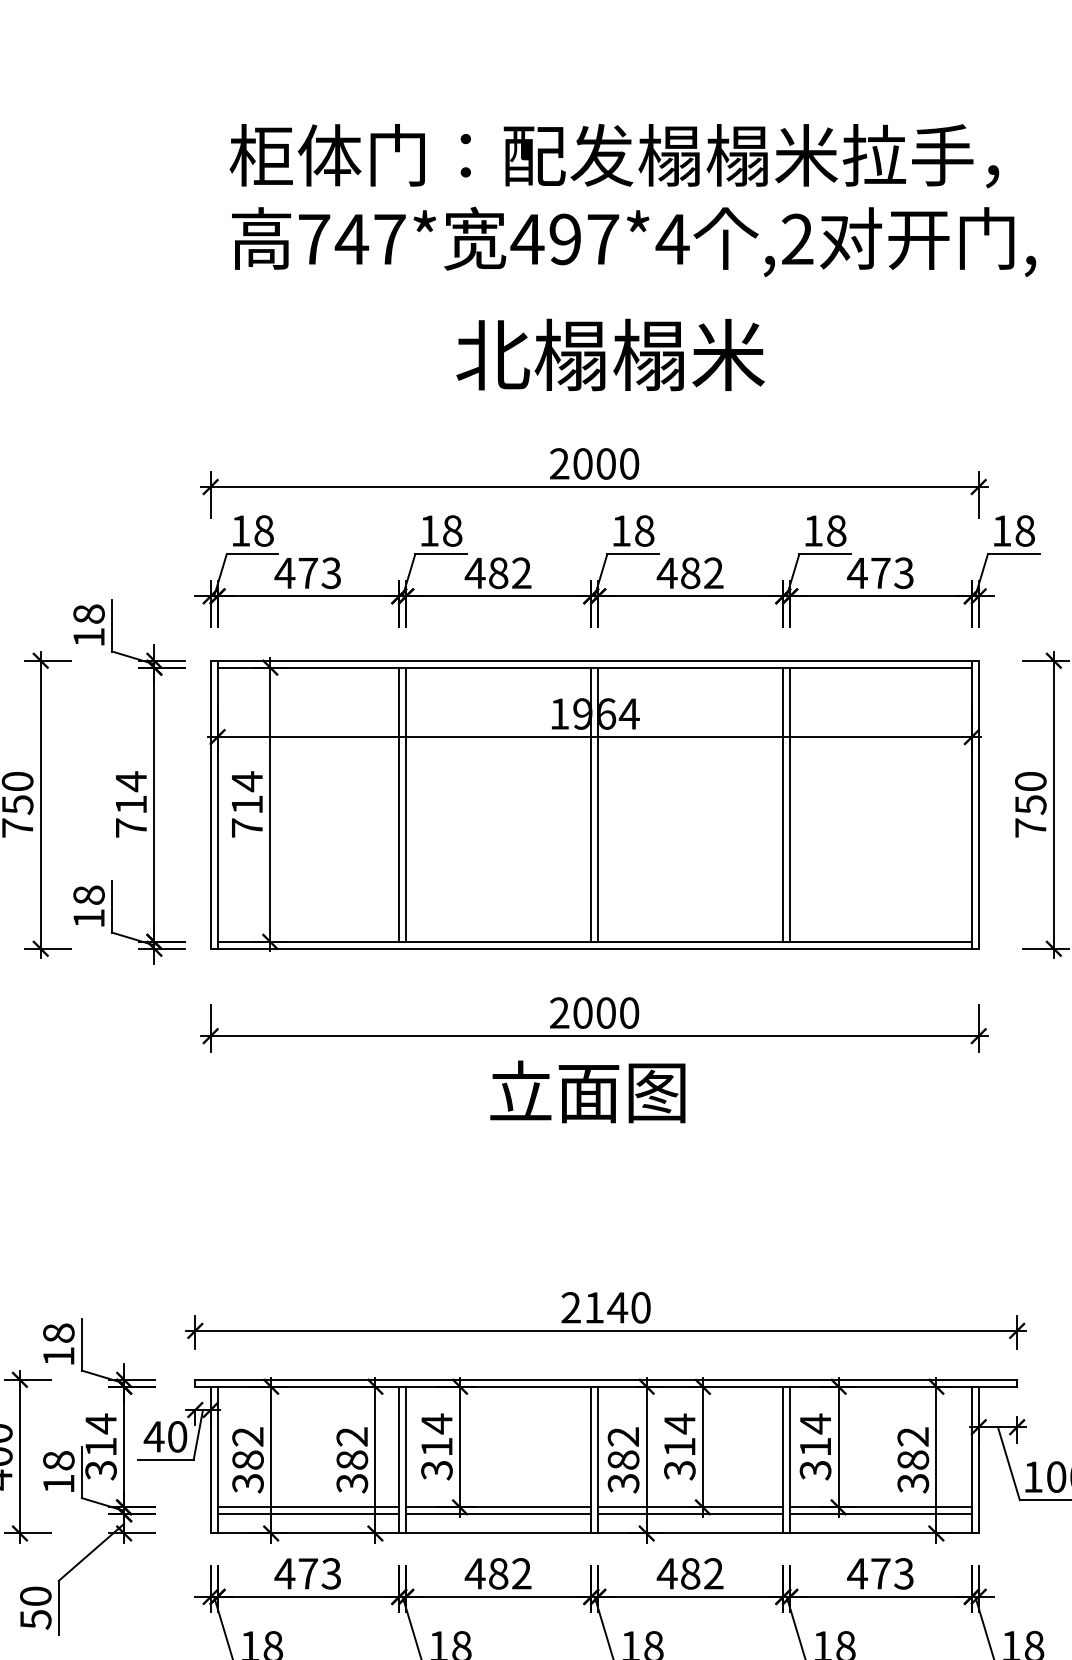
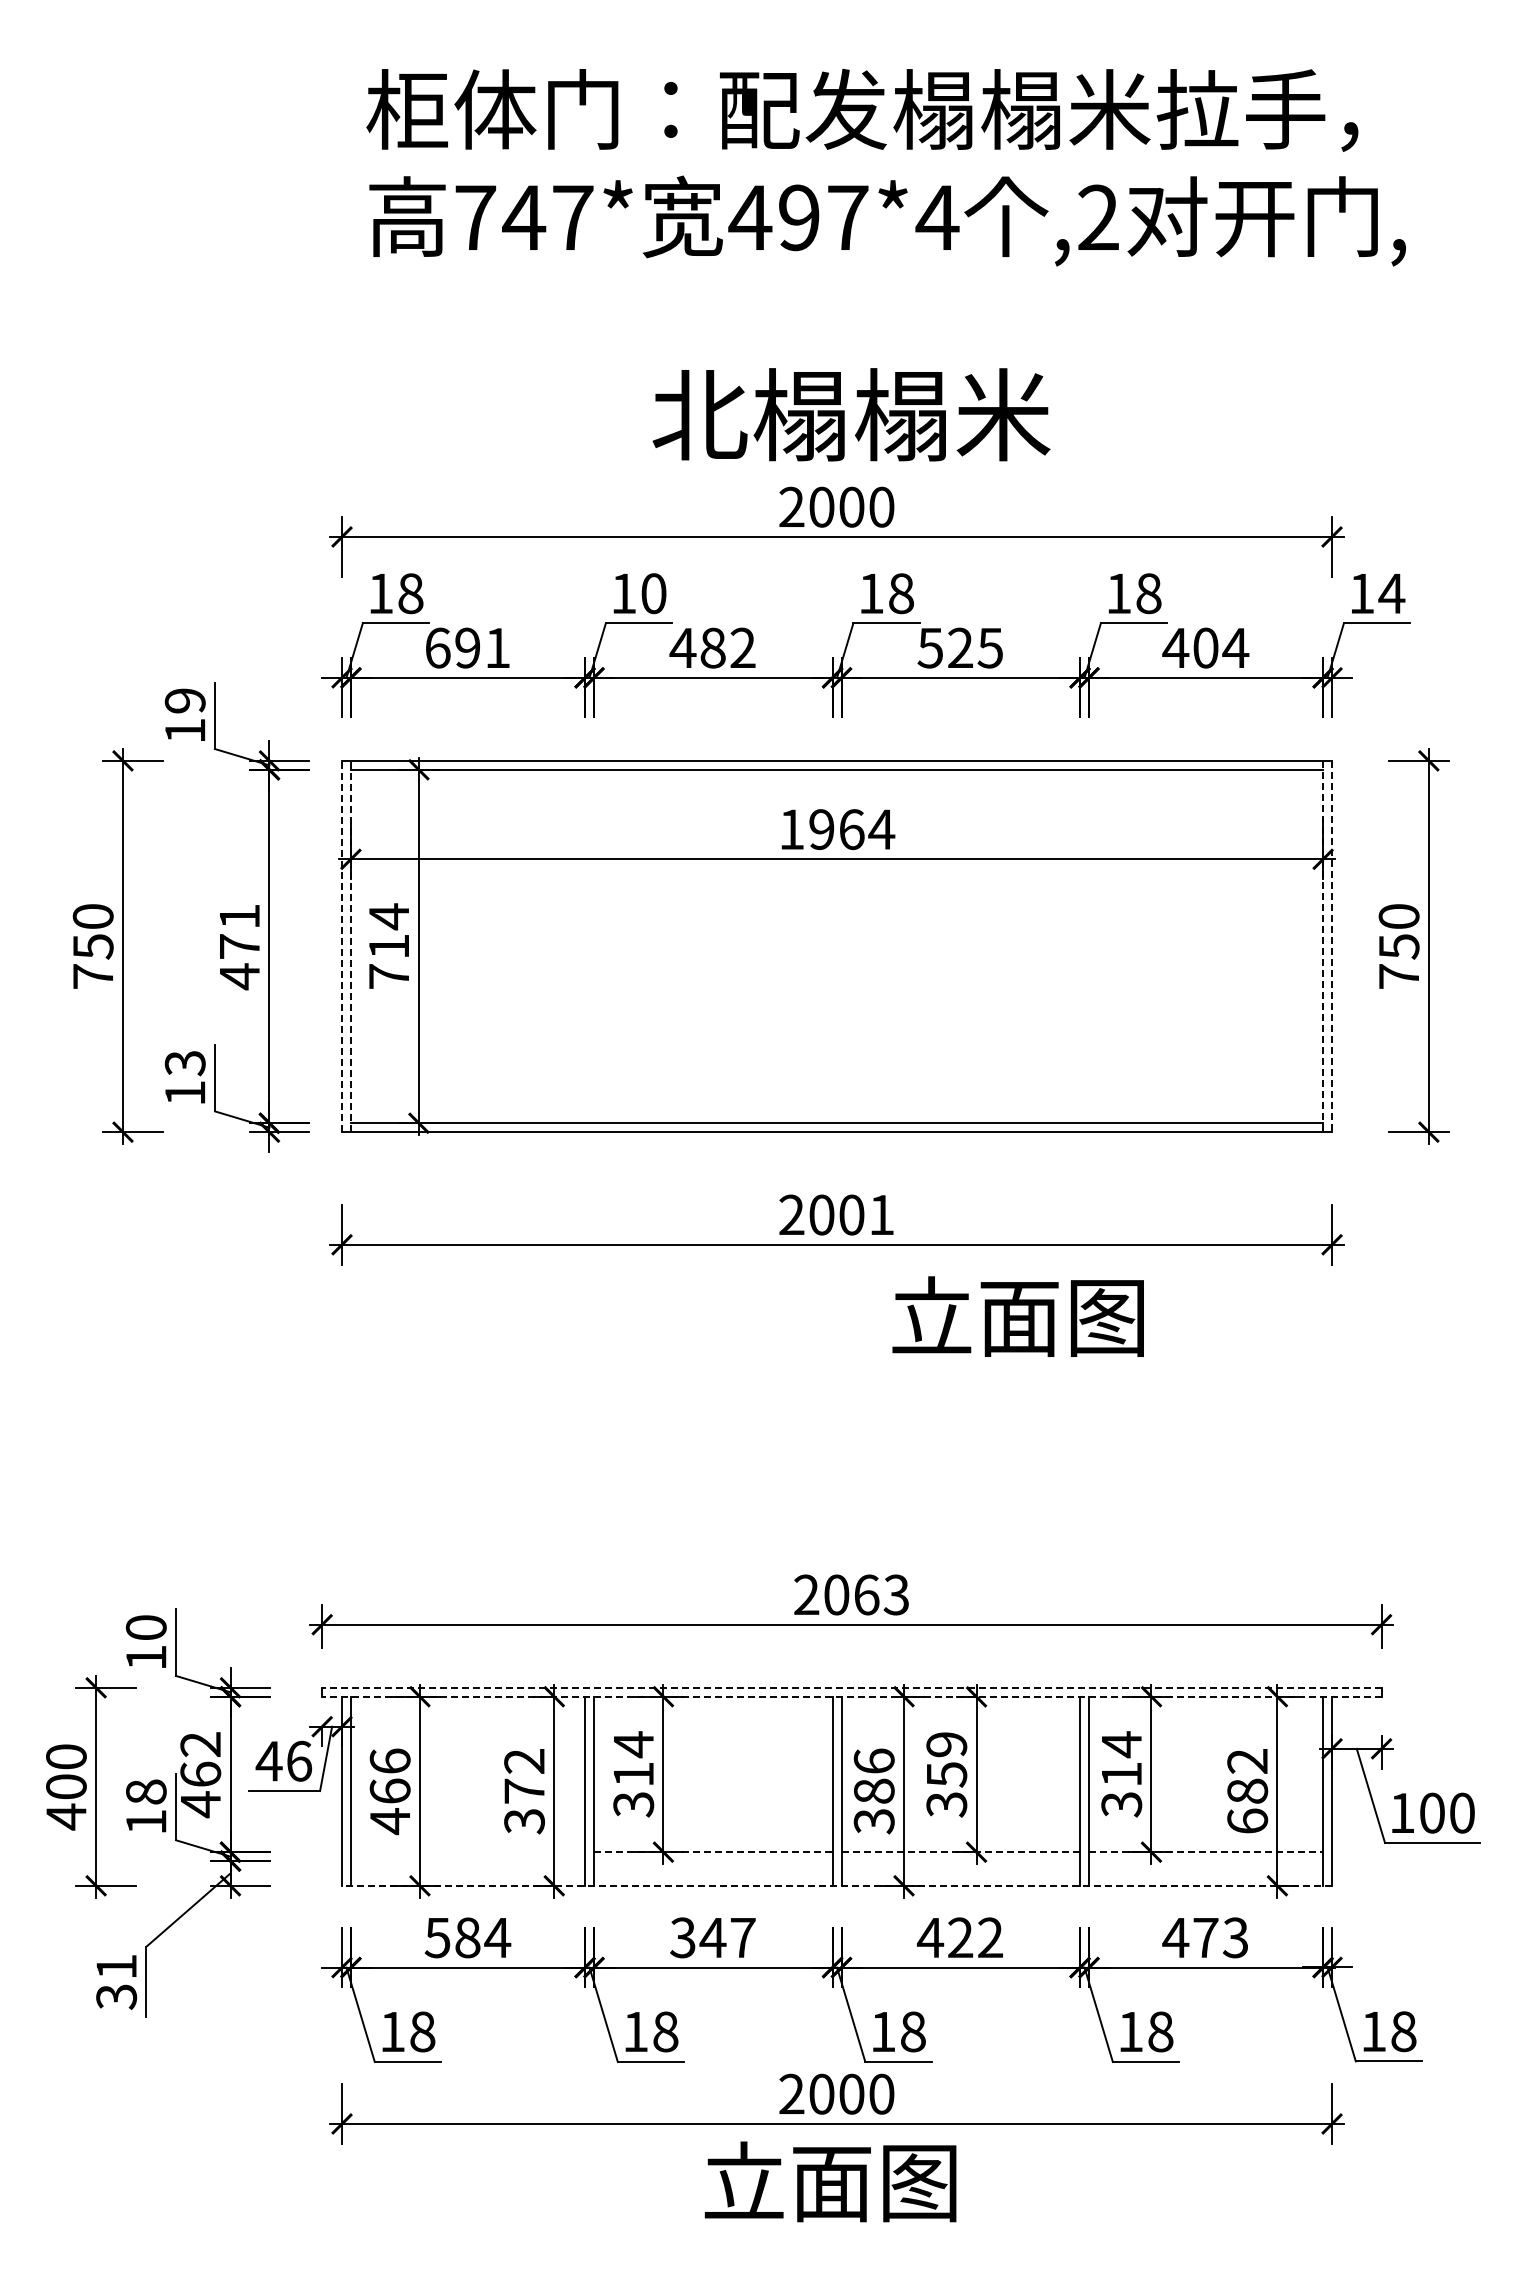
text: (610, 354) -> (851, 414), moved
text: (452, 530) -> (653, 593), 18 -> 10
text: (1024, 530) -> (1391, 593), 18 -> 14
text: (307, 572) -> (466, 647), 473 -> 691
text: (689, 572) -> (959, 647), 482 -> 525
text: (892, 572) -> (1221, 647), 473 -> 404
text: (88, 613) -> (184, 700), 18 -> 19
text: (131, 804) -> (239, 946), 714 -> 471
line: (211, 804) -> (342, 946), solid -> dashed
line: (217, 804) -> (350, 946), solid -> dashed
line: (399, 804) -> (585, 946), removed
line: (405, 804) -> (593, 946), removed
line: (591, 804) -> (832, 946), removed
line: (598, 804) -> (841, 946), removed
line: (783, 804) -> (1080, 946), removed
line: (790, 804) -> (1089, 946), removed
line: (972, 804) -> (1323, 946), solid -> dashed
line: (979, 804) -> (1332, 946), solid -> dashed
text: (88, 895) -> (184, 1063), 18 -> 13
text: (629, 1012) -> (881, 1214), 2000 -> 2001
text: (587, 1091) -> (1017, 1316), moved
text: (617, 1307) -> (866, 1594), 2140 -> 2063
text: (58, 1333) -> (145, 1627), 18 -> 10
line: (605, 1379) -> (851, 1687), solid -> dashed
line: (605, 1386) -> (851, 1696), solid -> dashed
text: (679, 1435) -> (946, 1759), 314 -> 359
text: (177, 1436) -> (299, 1760), 40 -> 46
text: (623, 1436) -> (873, 1760), 382 -> 386
text: (100, 1447) -> (200, 1774), 314 -> 462
text: (352, 1459) -> (524, 1790), 382 -> 372
text: (247, 1460) -> (389, 1791), 382 -> 466
text: (913, 1483) -> (1247, 1821), 382 -> 682
line: (308, 1507) -> (467, 1852), removed
line: (498, 1507) -> (713, 1852), solid -> dashed
line: (691, 1507) -> (961, 1852), solid -> dashed
line: (881, 1507) -> (1206, 1852), solid -> dashed
line: (308, 1514) -> (467, 1861), removed
line: (498, 1514) -> (712, 1861), removed
line: (690, 1514) -> (960, 1861), removed
line: (881, 1514) -> (1206, 1861), removed
line: (594, 1533) -> (836, 1885), solid -> dashed
text: (308, 1573) -> (467, 1937), 473 -> 584
text: (498, 1573) -> (712, 1937), 482 -> 347
text: (690, 1573) -> (960, 1937), 482 -> 422
text: (35, 1607) -> (116, 1981), 50 -> 31

